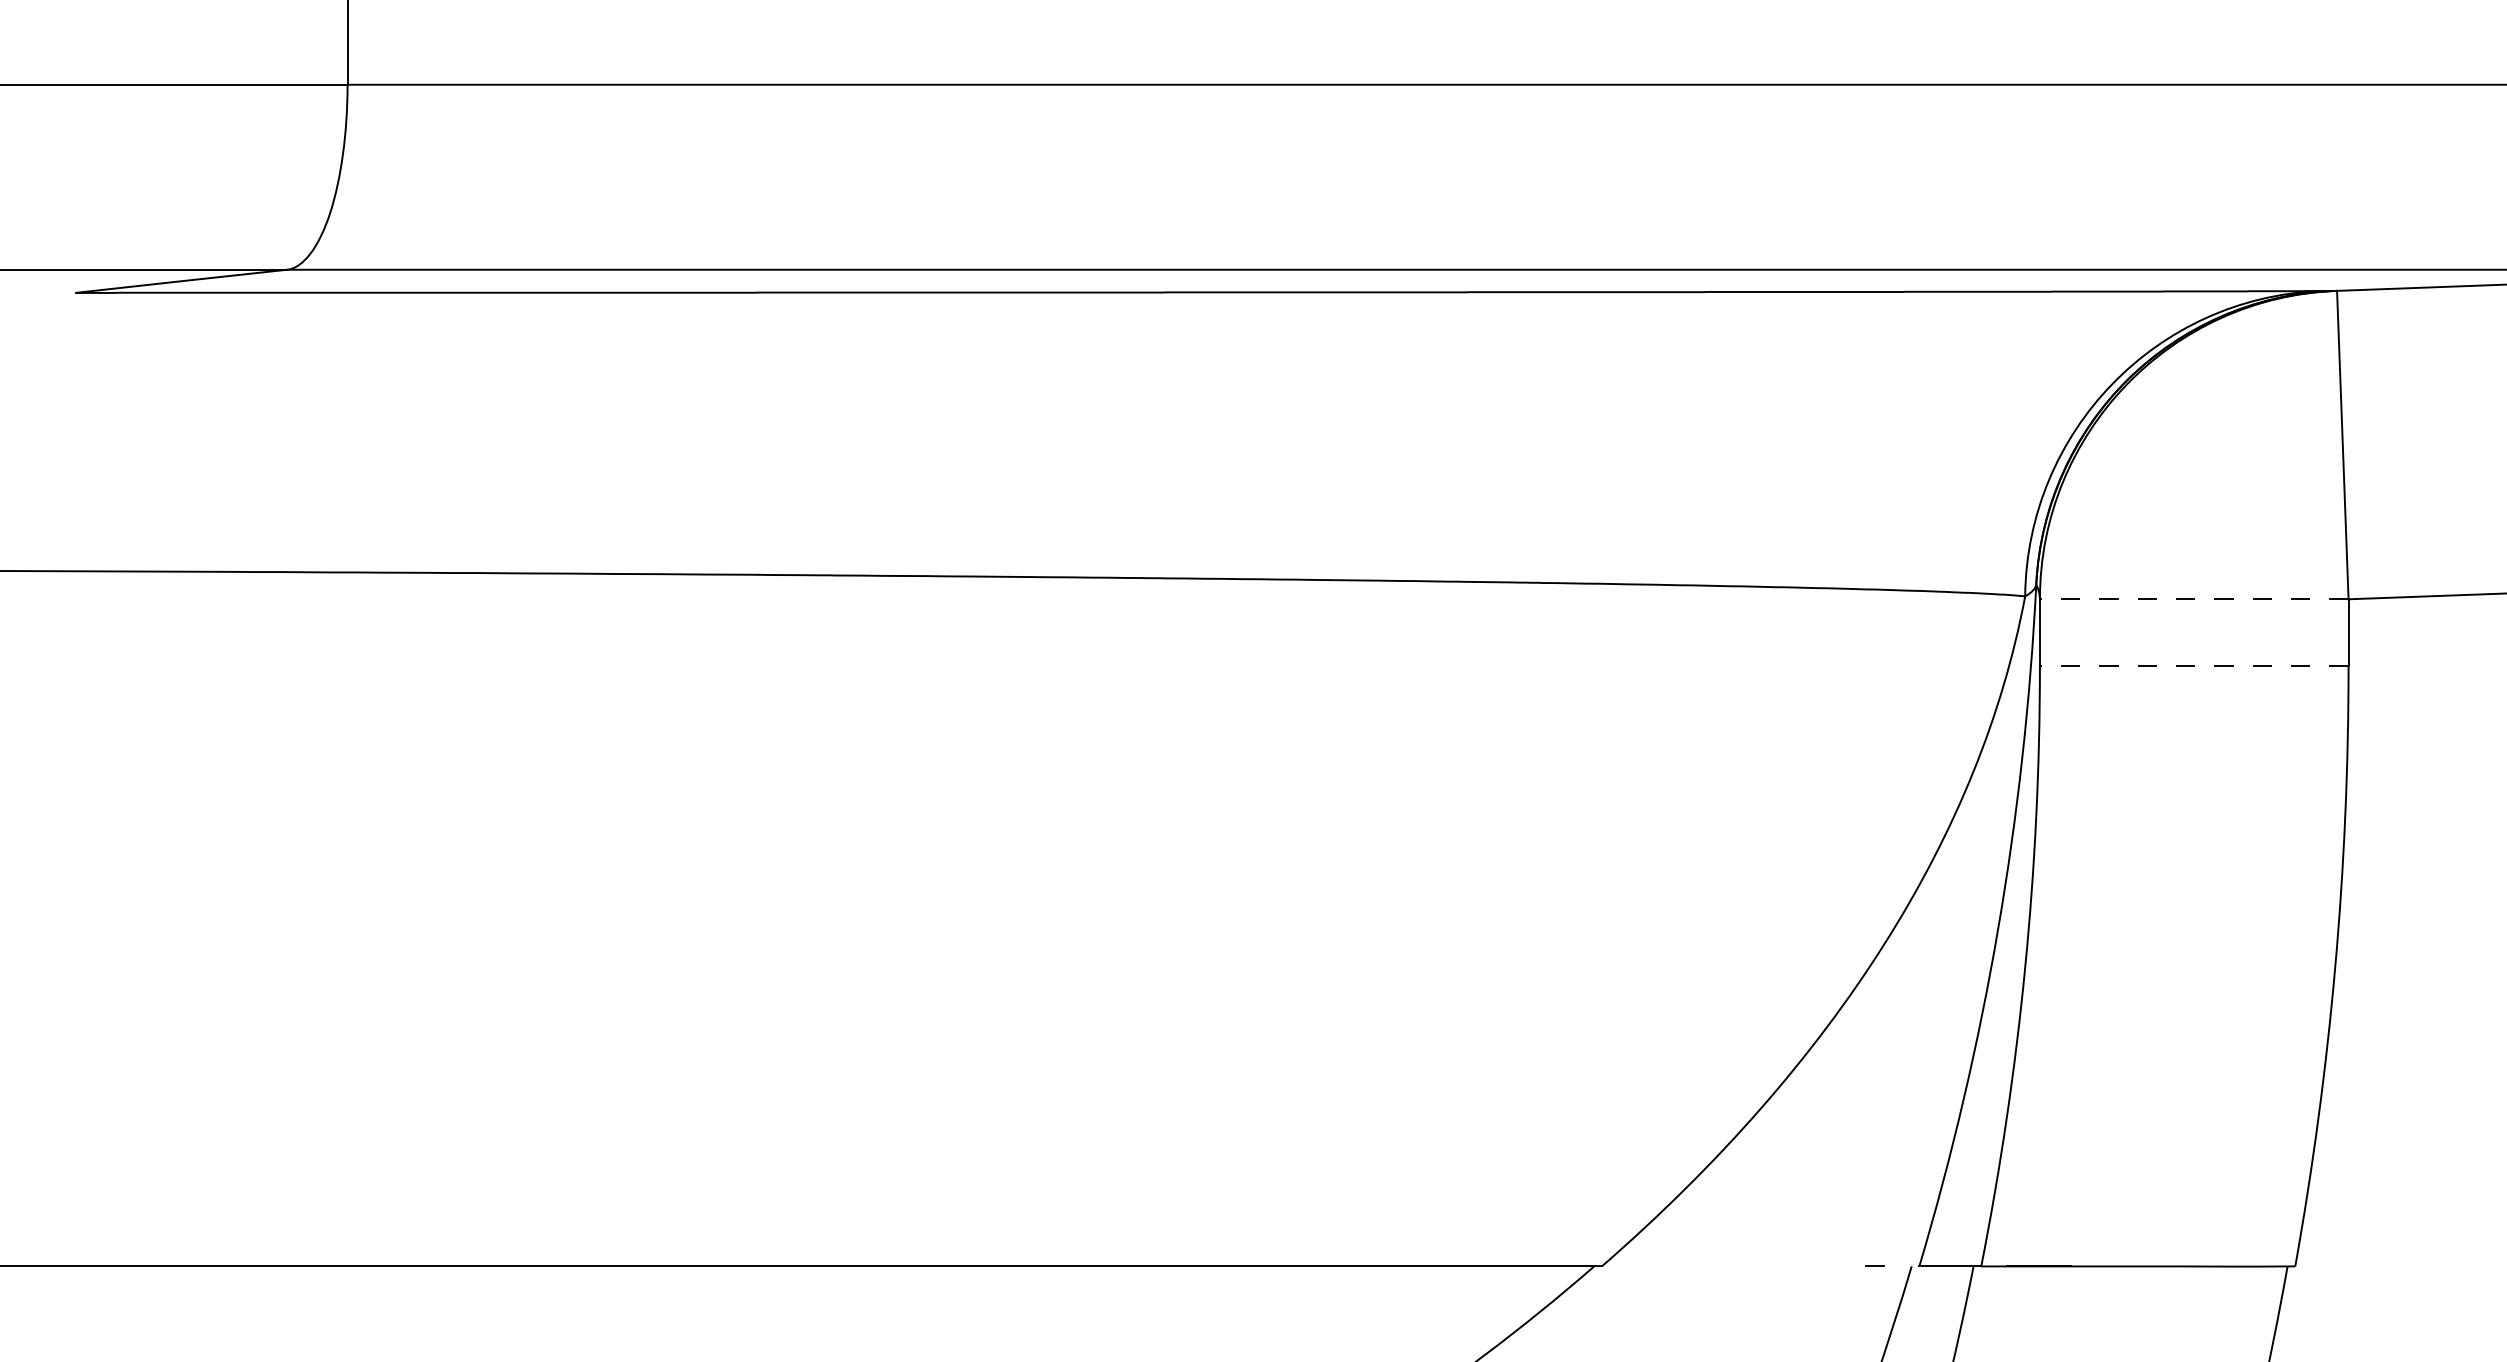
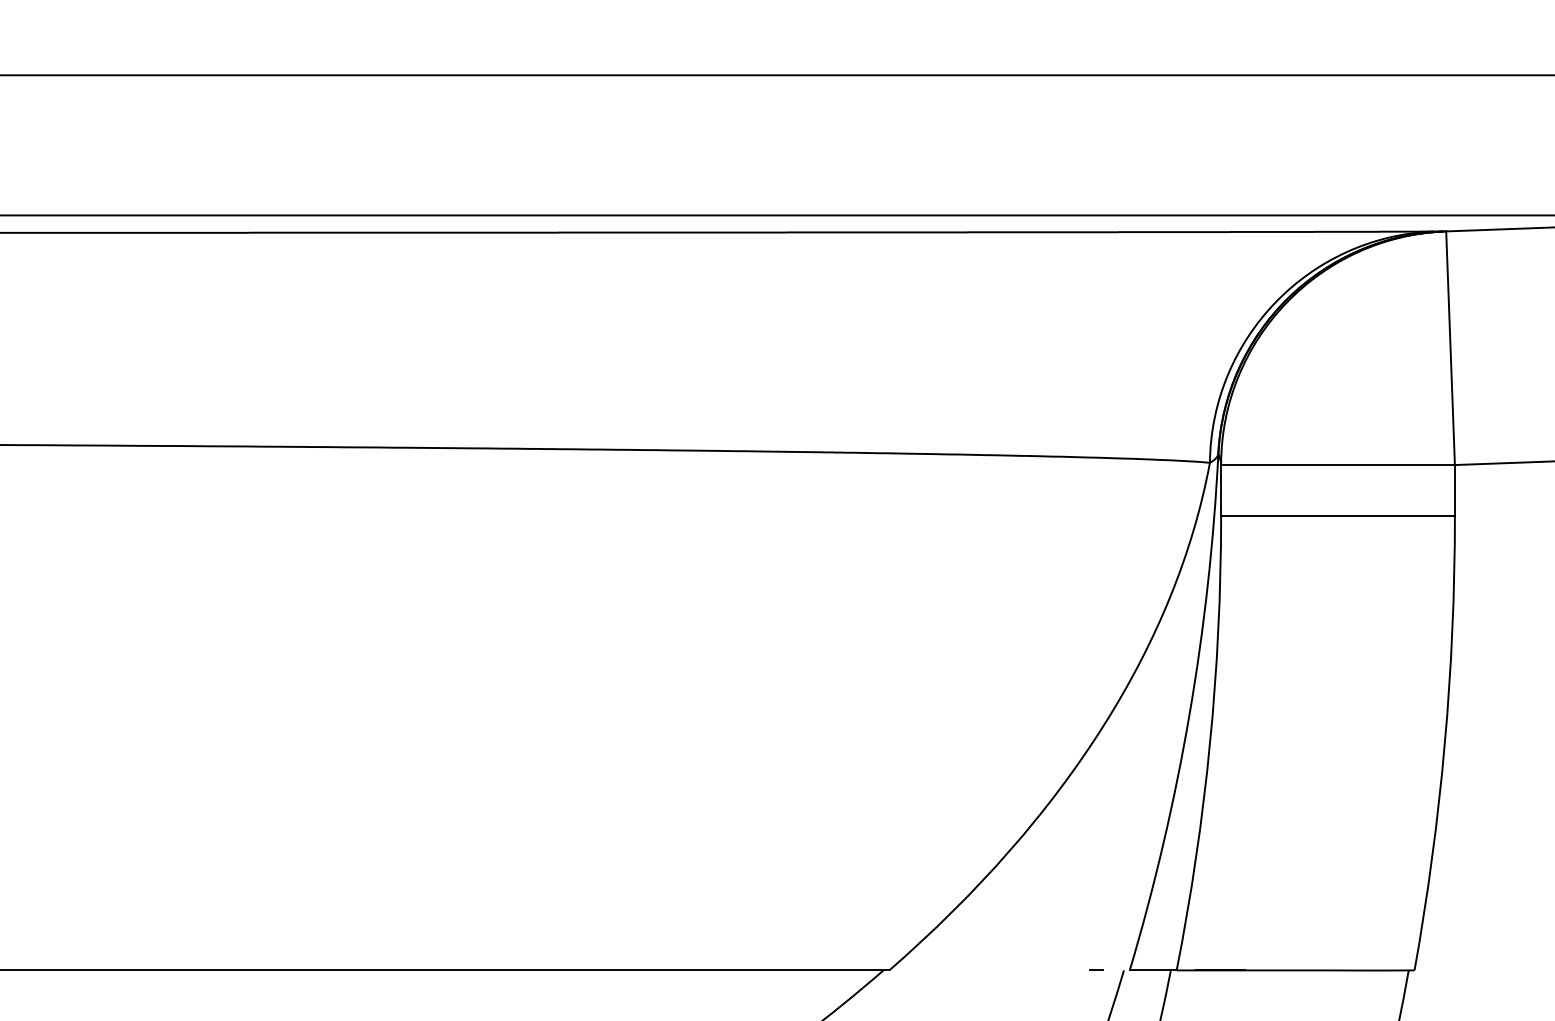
line: (2193, 599) -> (1337, 465), dashed -> solid
line: (2193, 666) -> (1337, 515), dashed -> solid

